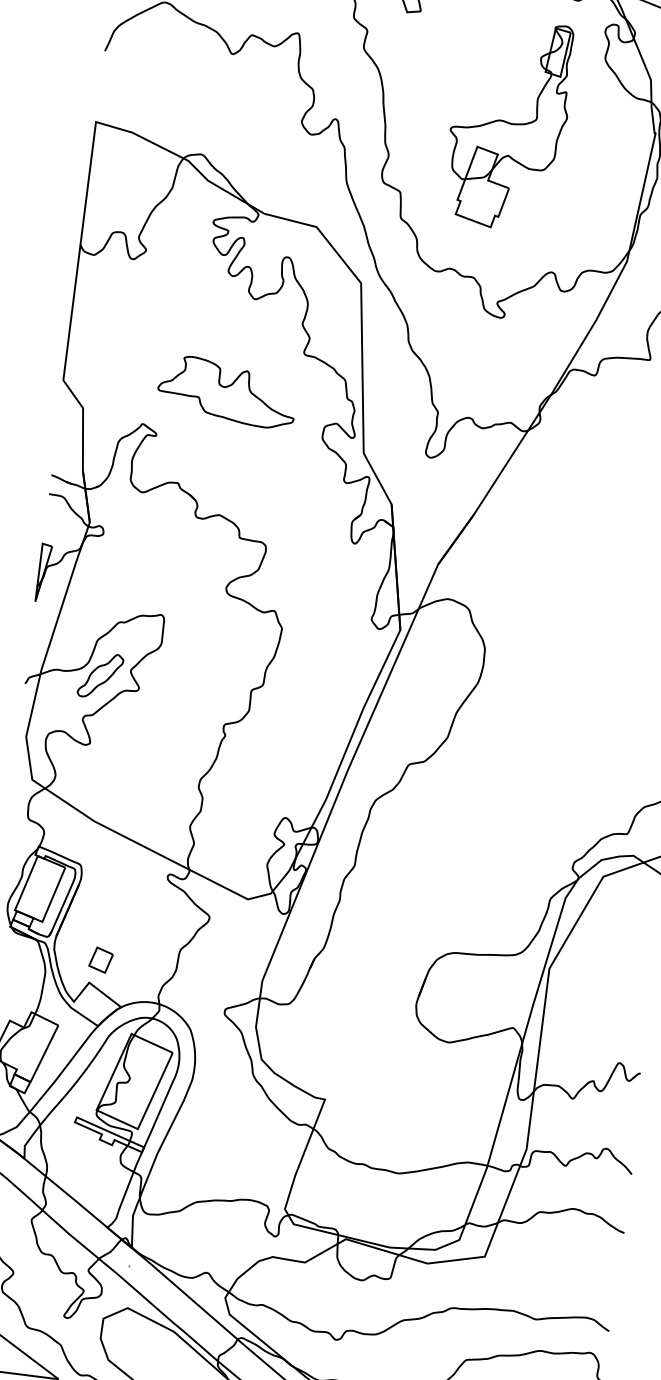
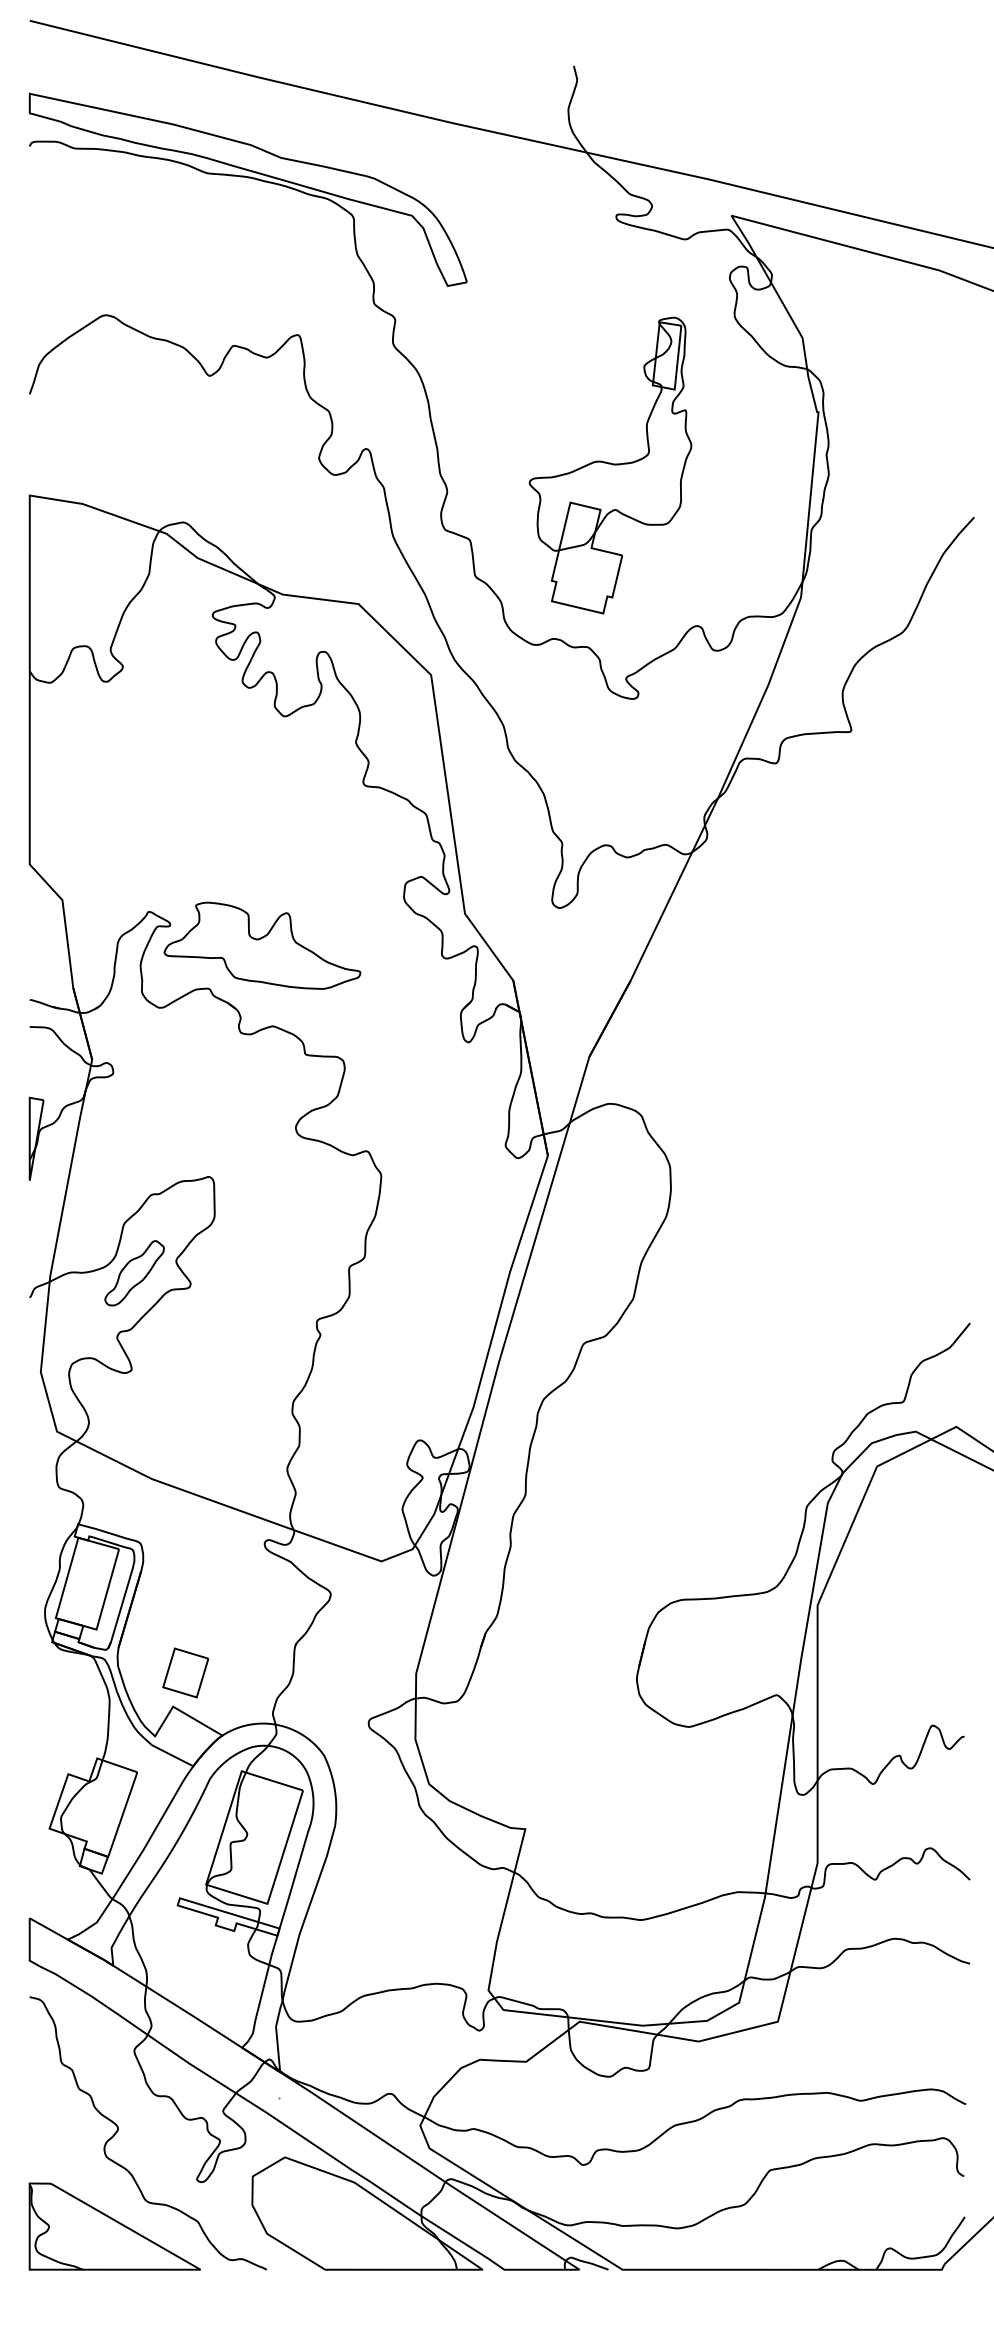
part: (508, 124) -> (610, 465), moved
part: (227, 391) -> (262, 945), moved
part: (100, 959) -> (185, 1672), size x1.43

